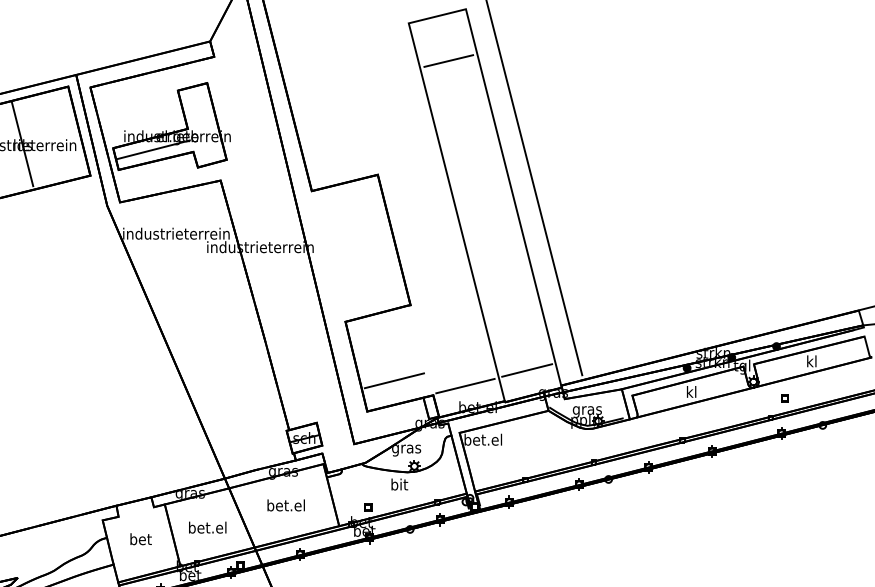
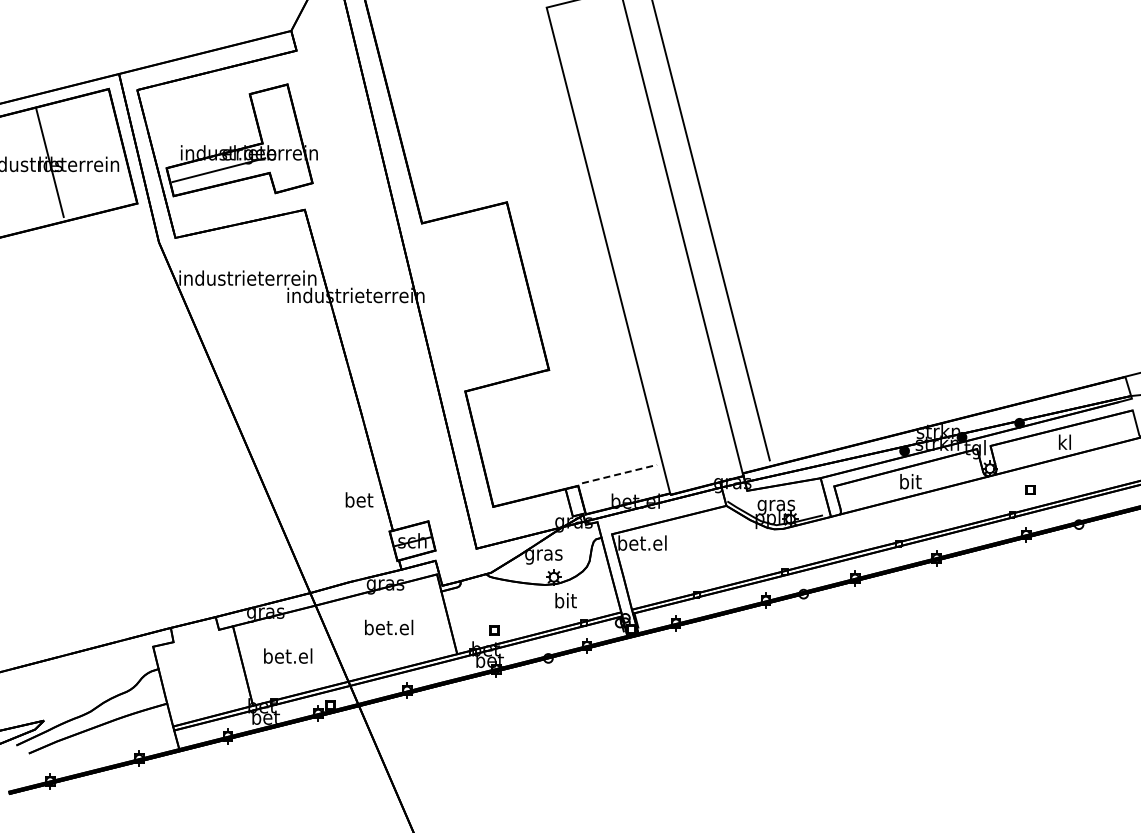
line: (448, 60) -> (597, 55), removed
line: (526, 370) -> (698, 453), removed
line: (394, 380) -> (528, 466), removed
line: (465, 386) -> (619, 474), solid -> dashed
text: (691, 391) -> (910, 481), kl -> bit
text: (399, 484) -> (565, 600), moved
text: (141, 538) -> (359, 499), moved

